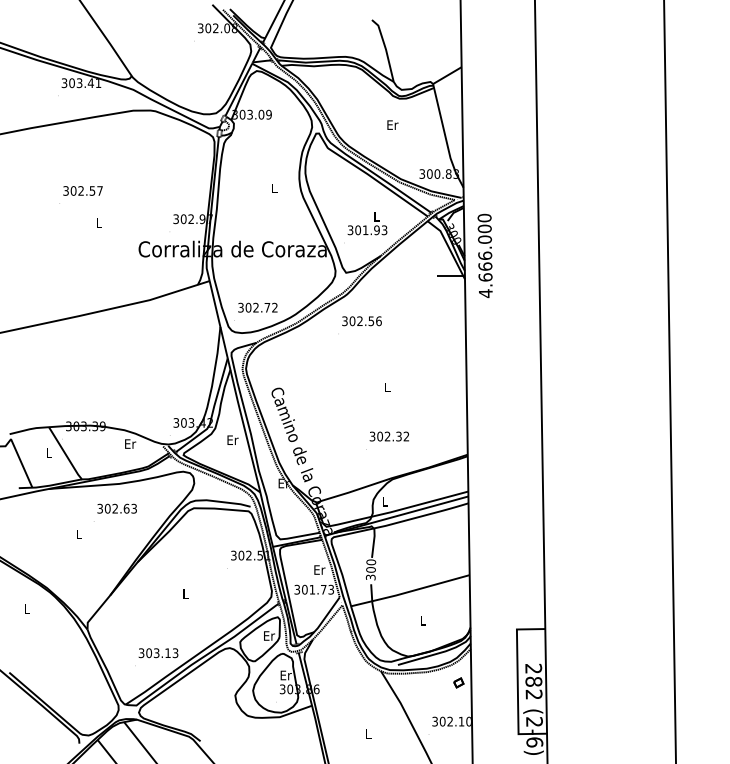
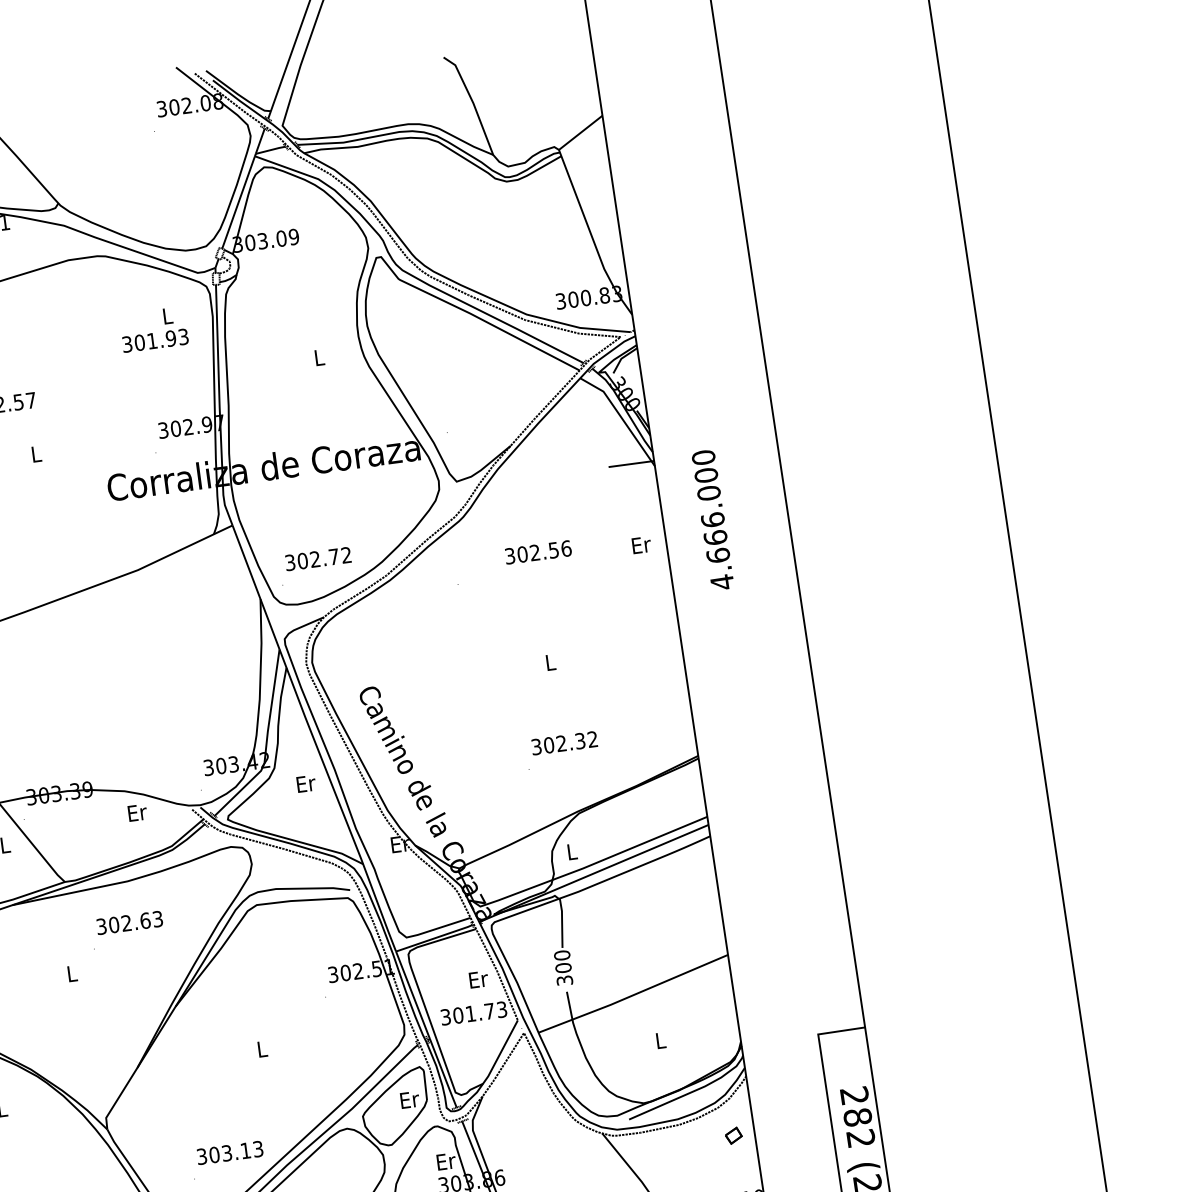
text: (392, 124) -> (640, 544), moved
text: (367, 223) -> (153, 329), moved
text: (484, 255) -> (711, 519), moved
text: (361, 321) -> (537, 552), moved

